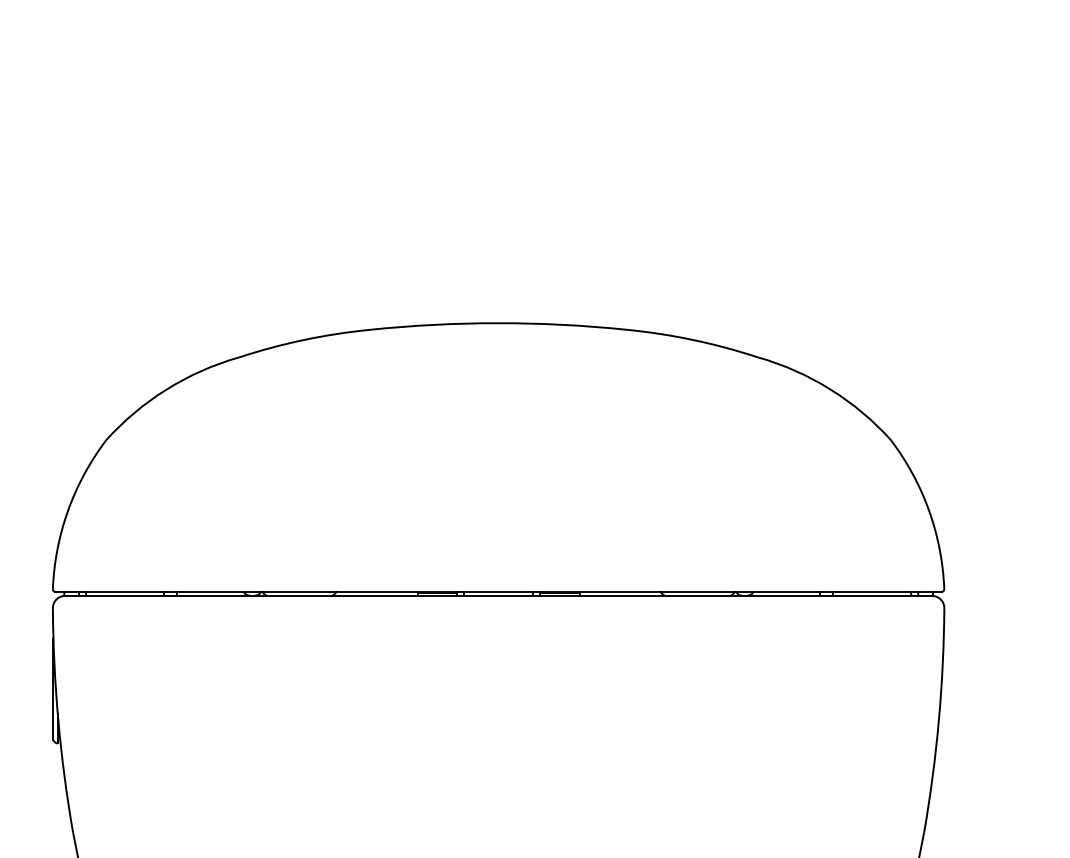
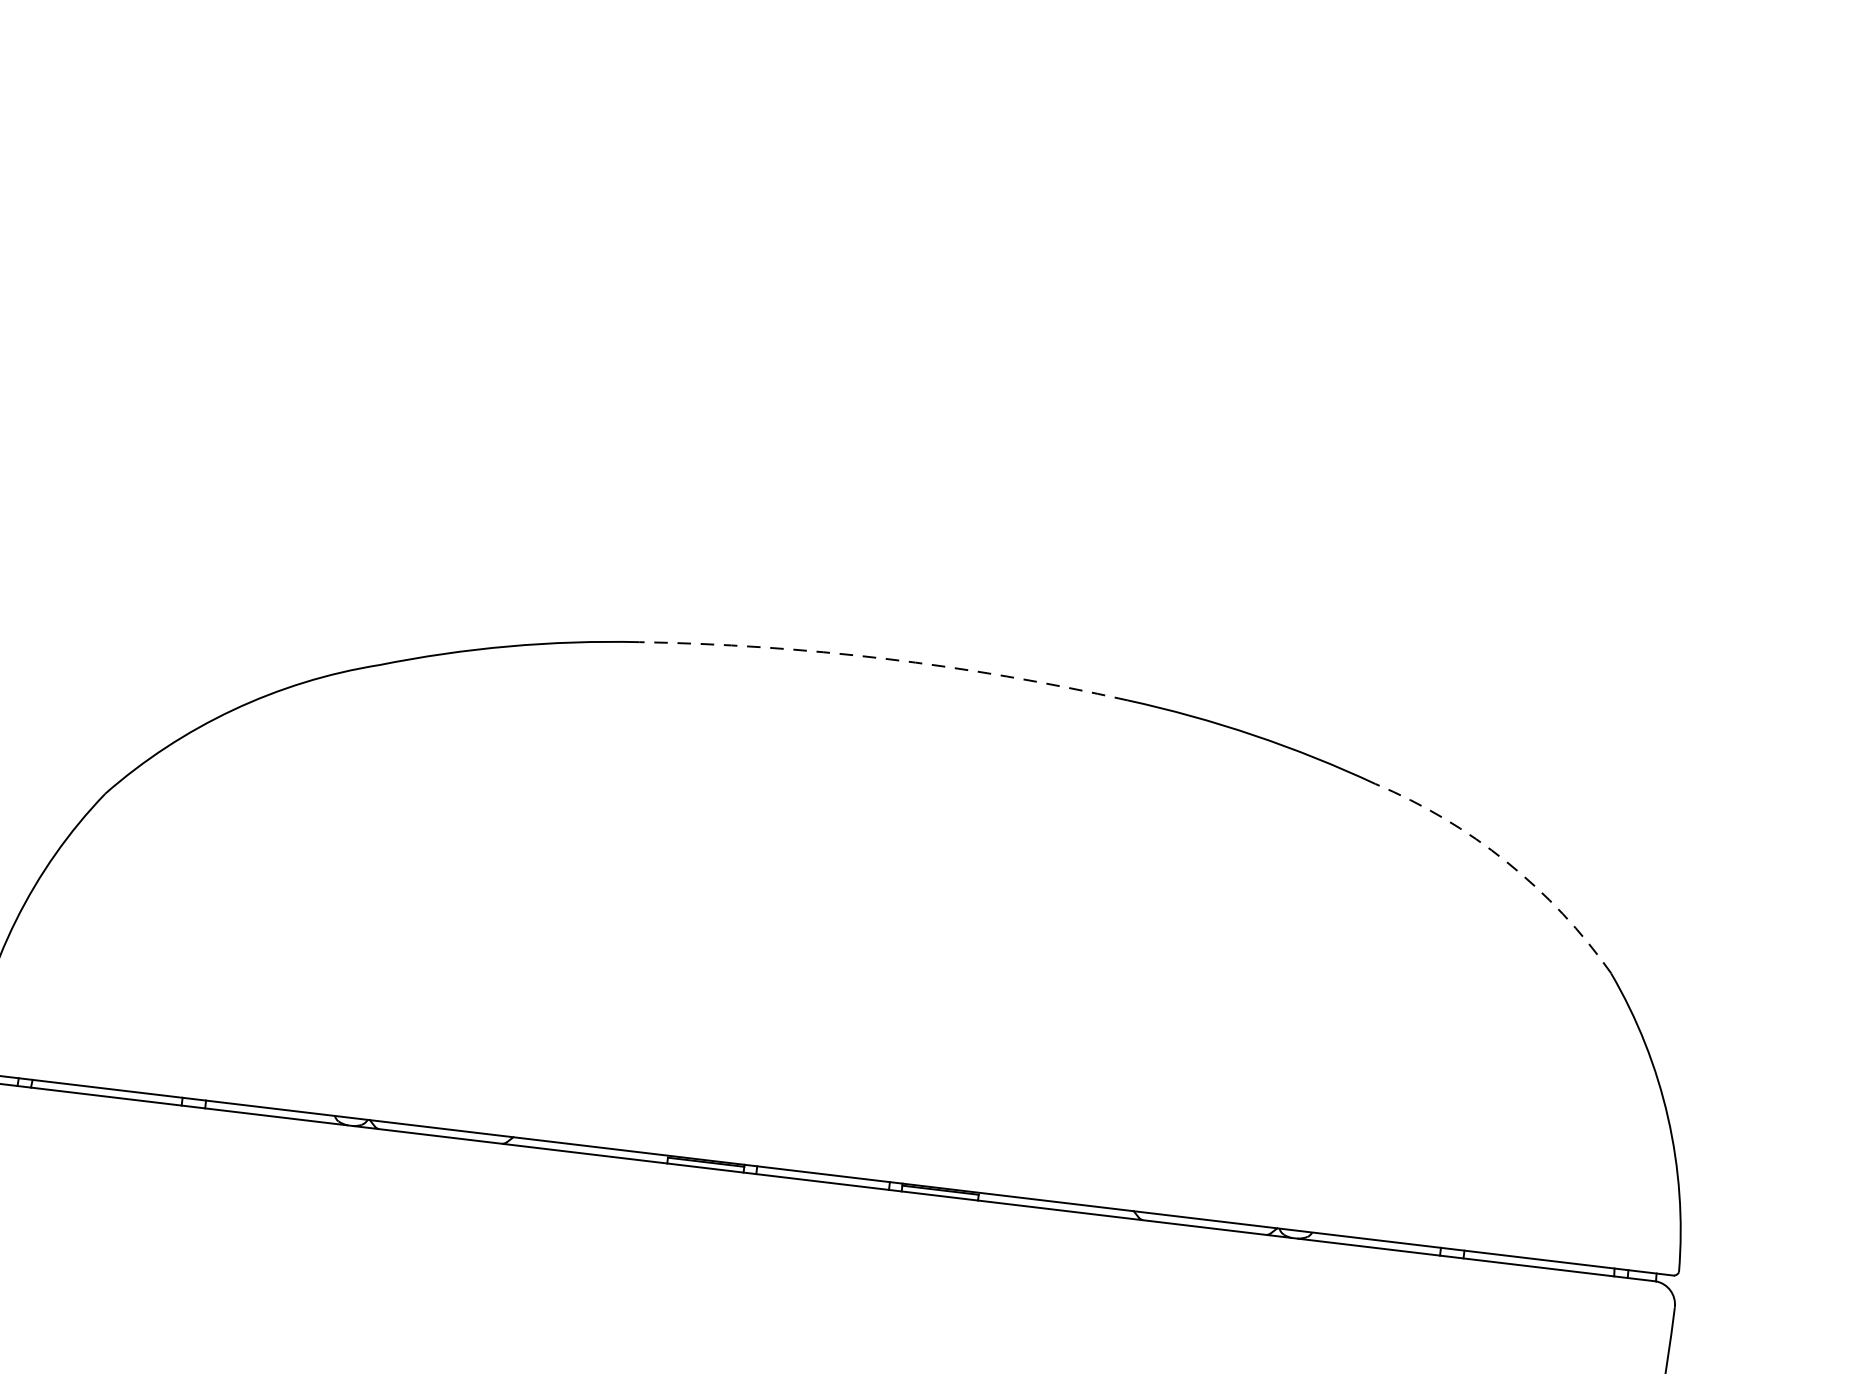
arc: (498, 323) -> (884, 659), solid -> dashed
arc: (830, 389) -> (1506, 861), solid -> dashed

